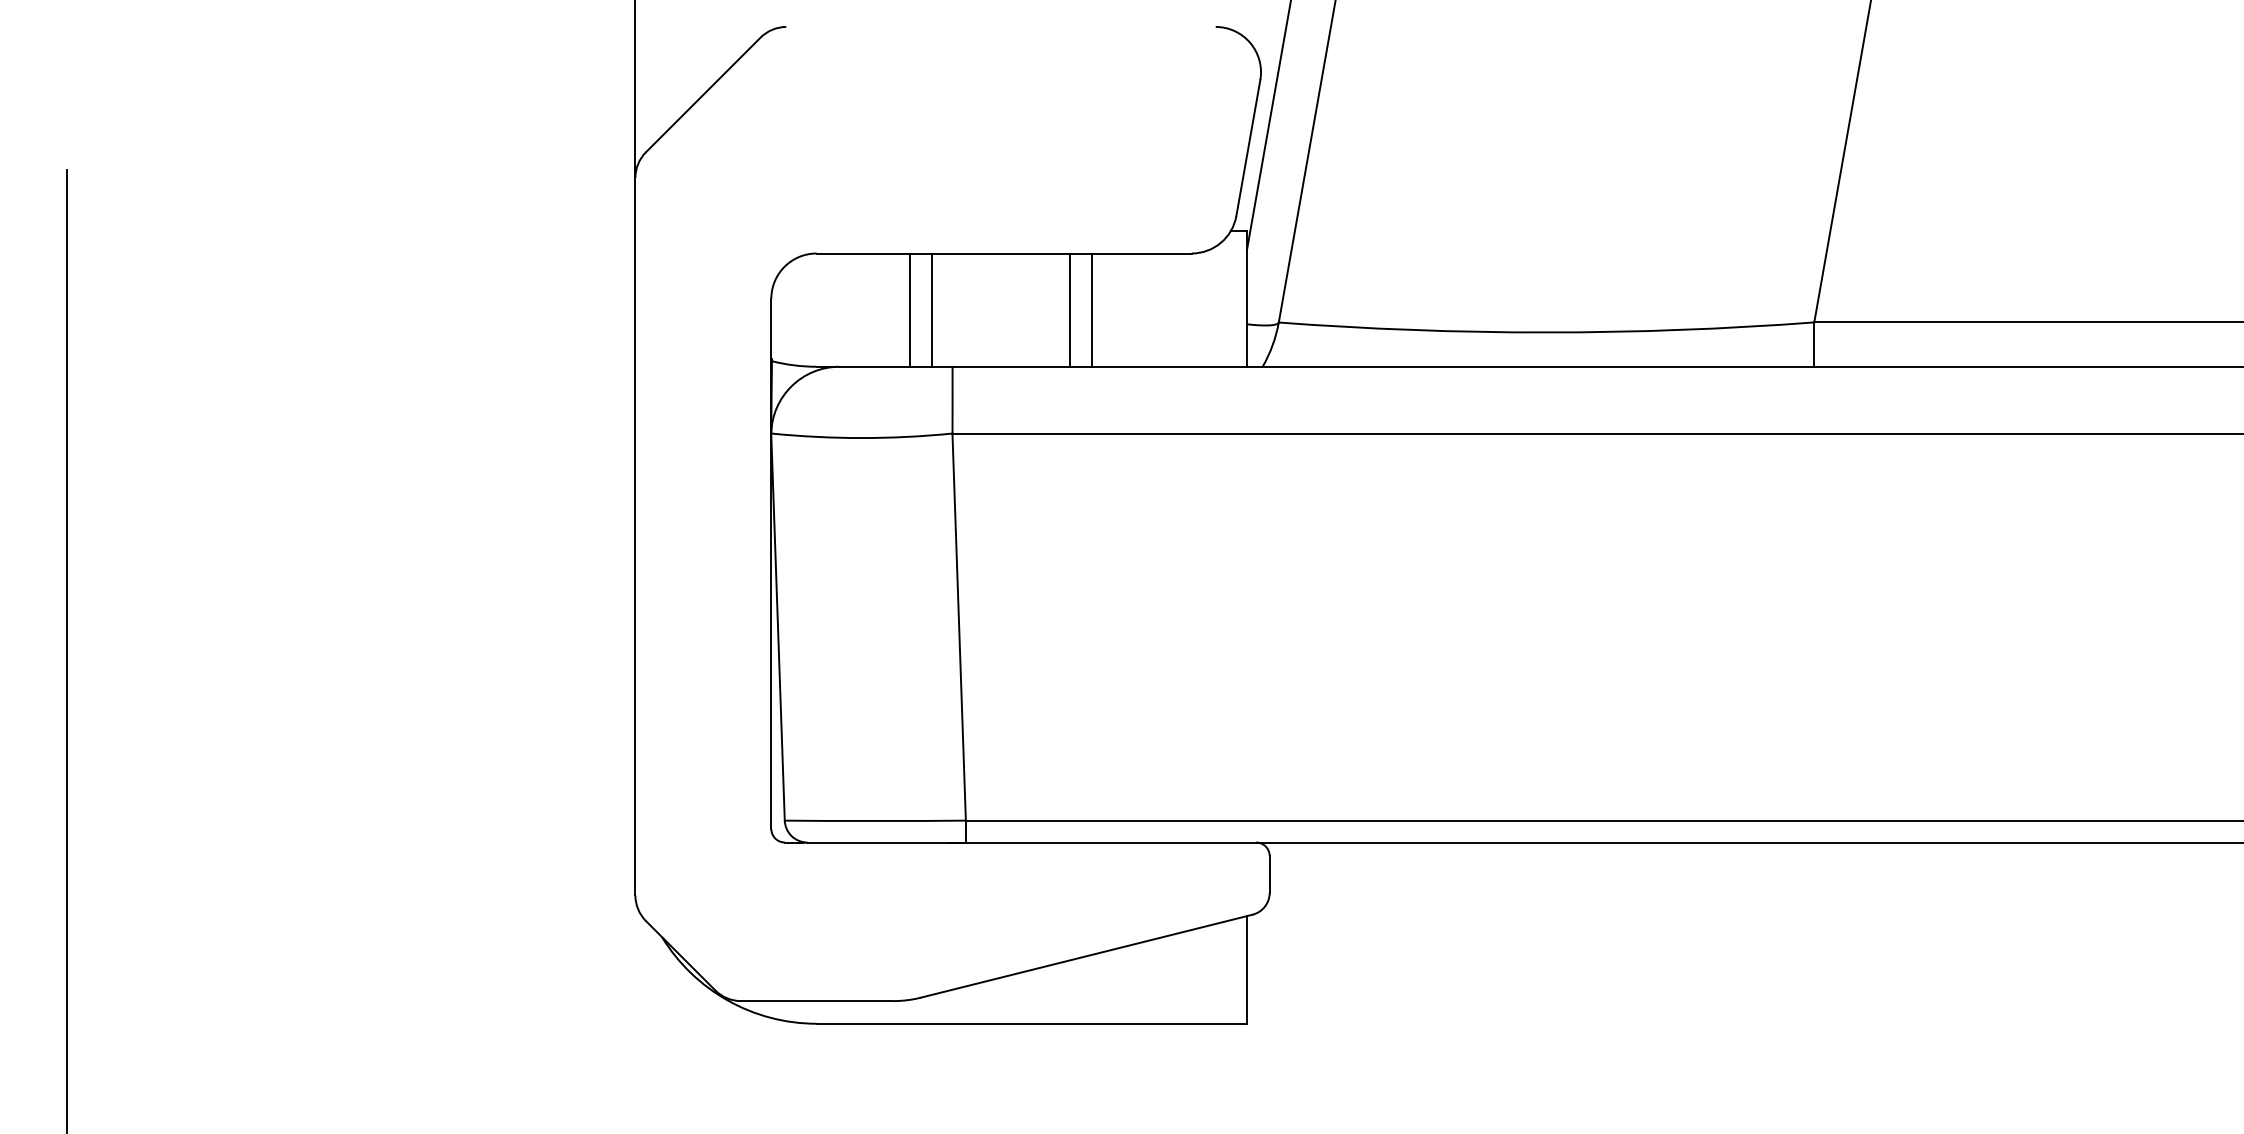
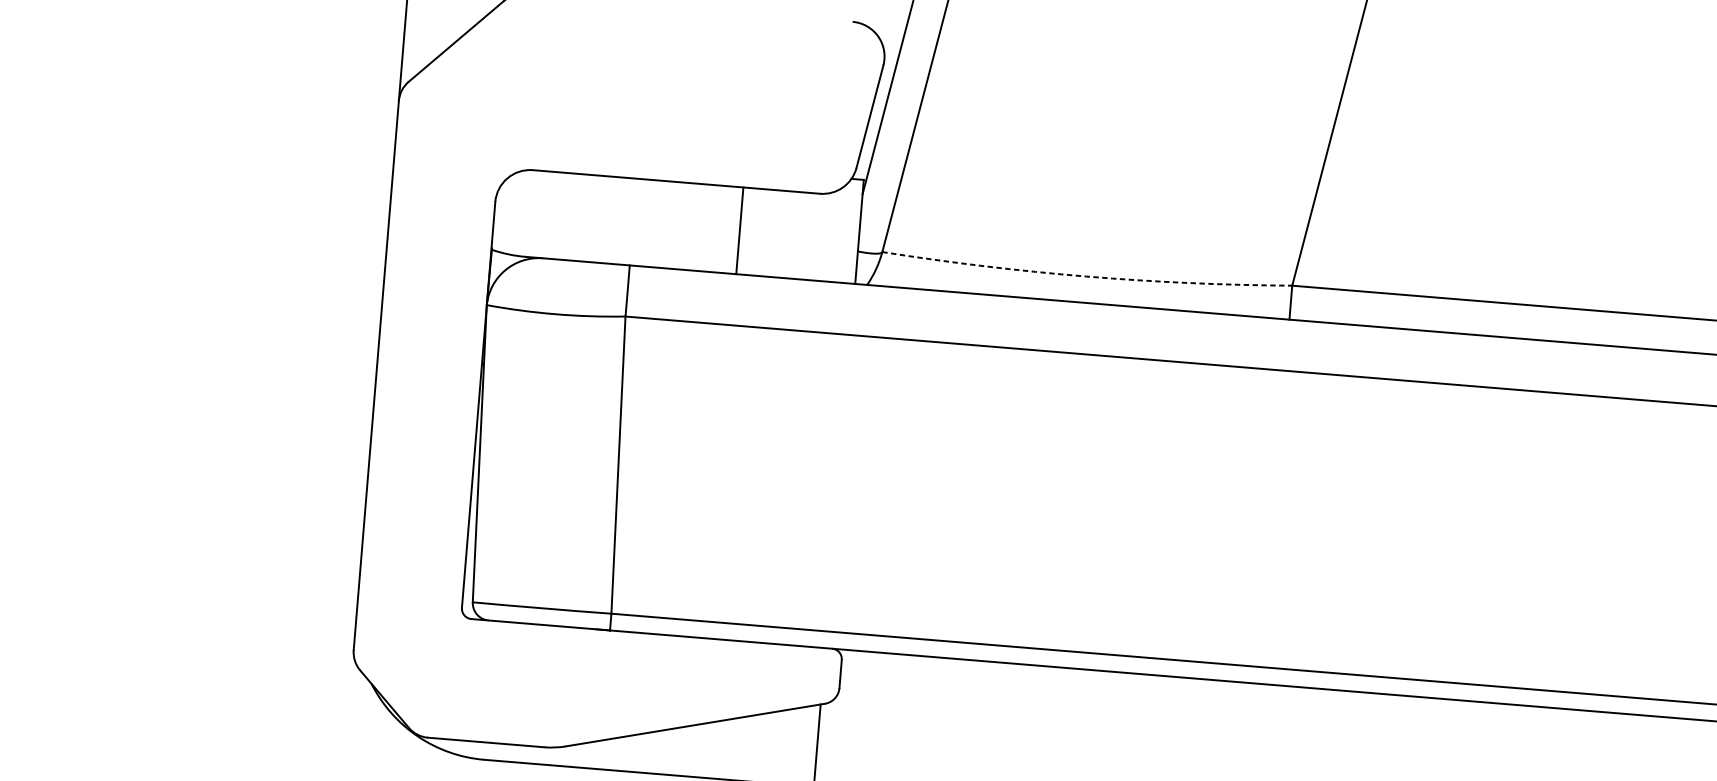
line: (910, 309) -> (601, 218), removed
line: (931, 309) -> (617, 220), removed
line: (1070, 309) -> (723, 229), removed
arc: (1546, 332) -> (1086, 276), solid -> dashed

